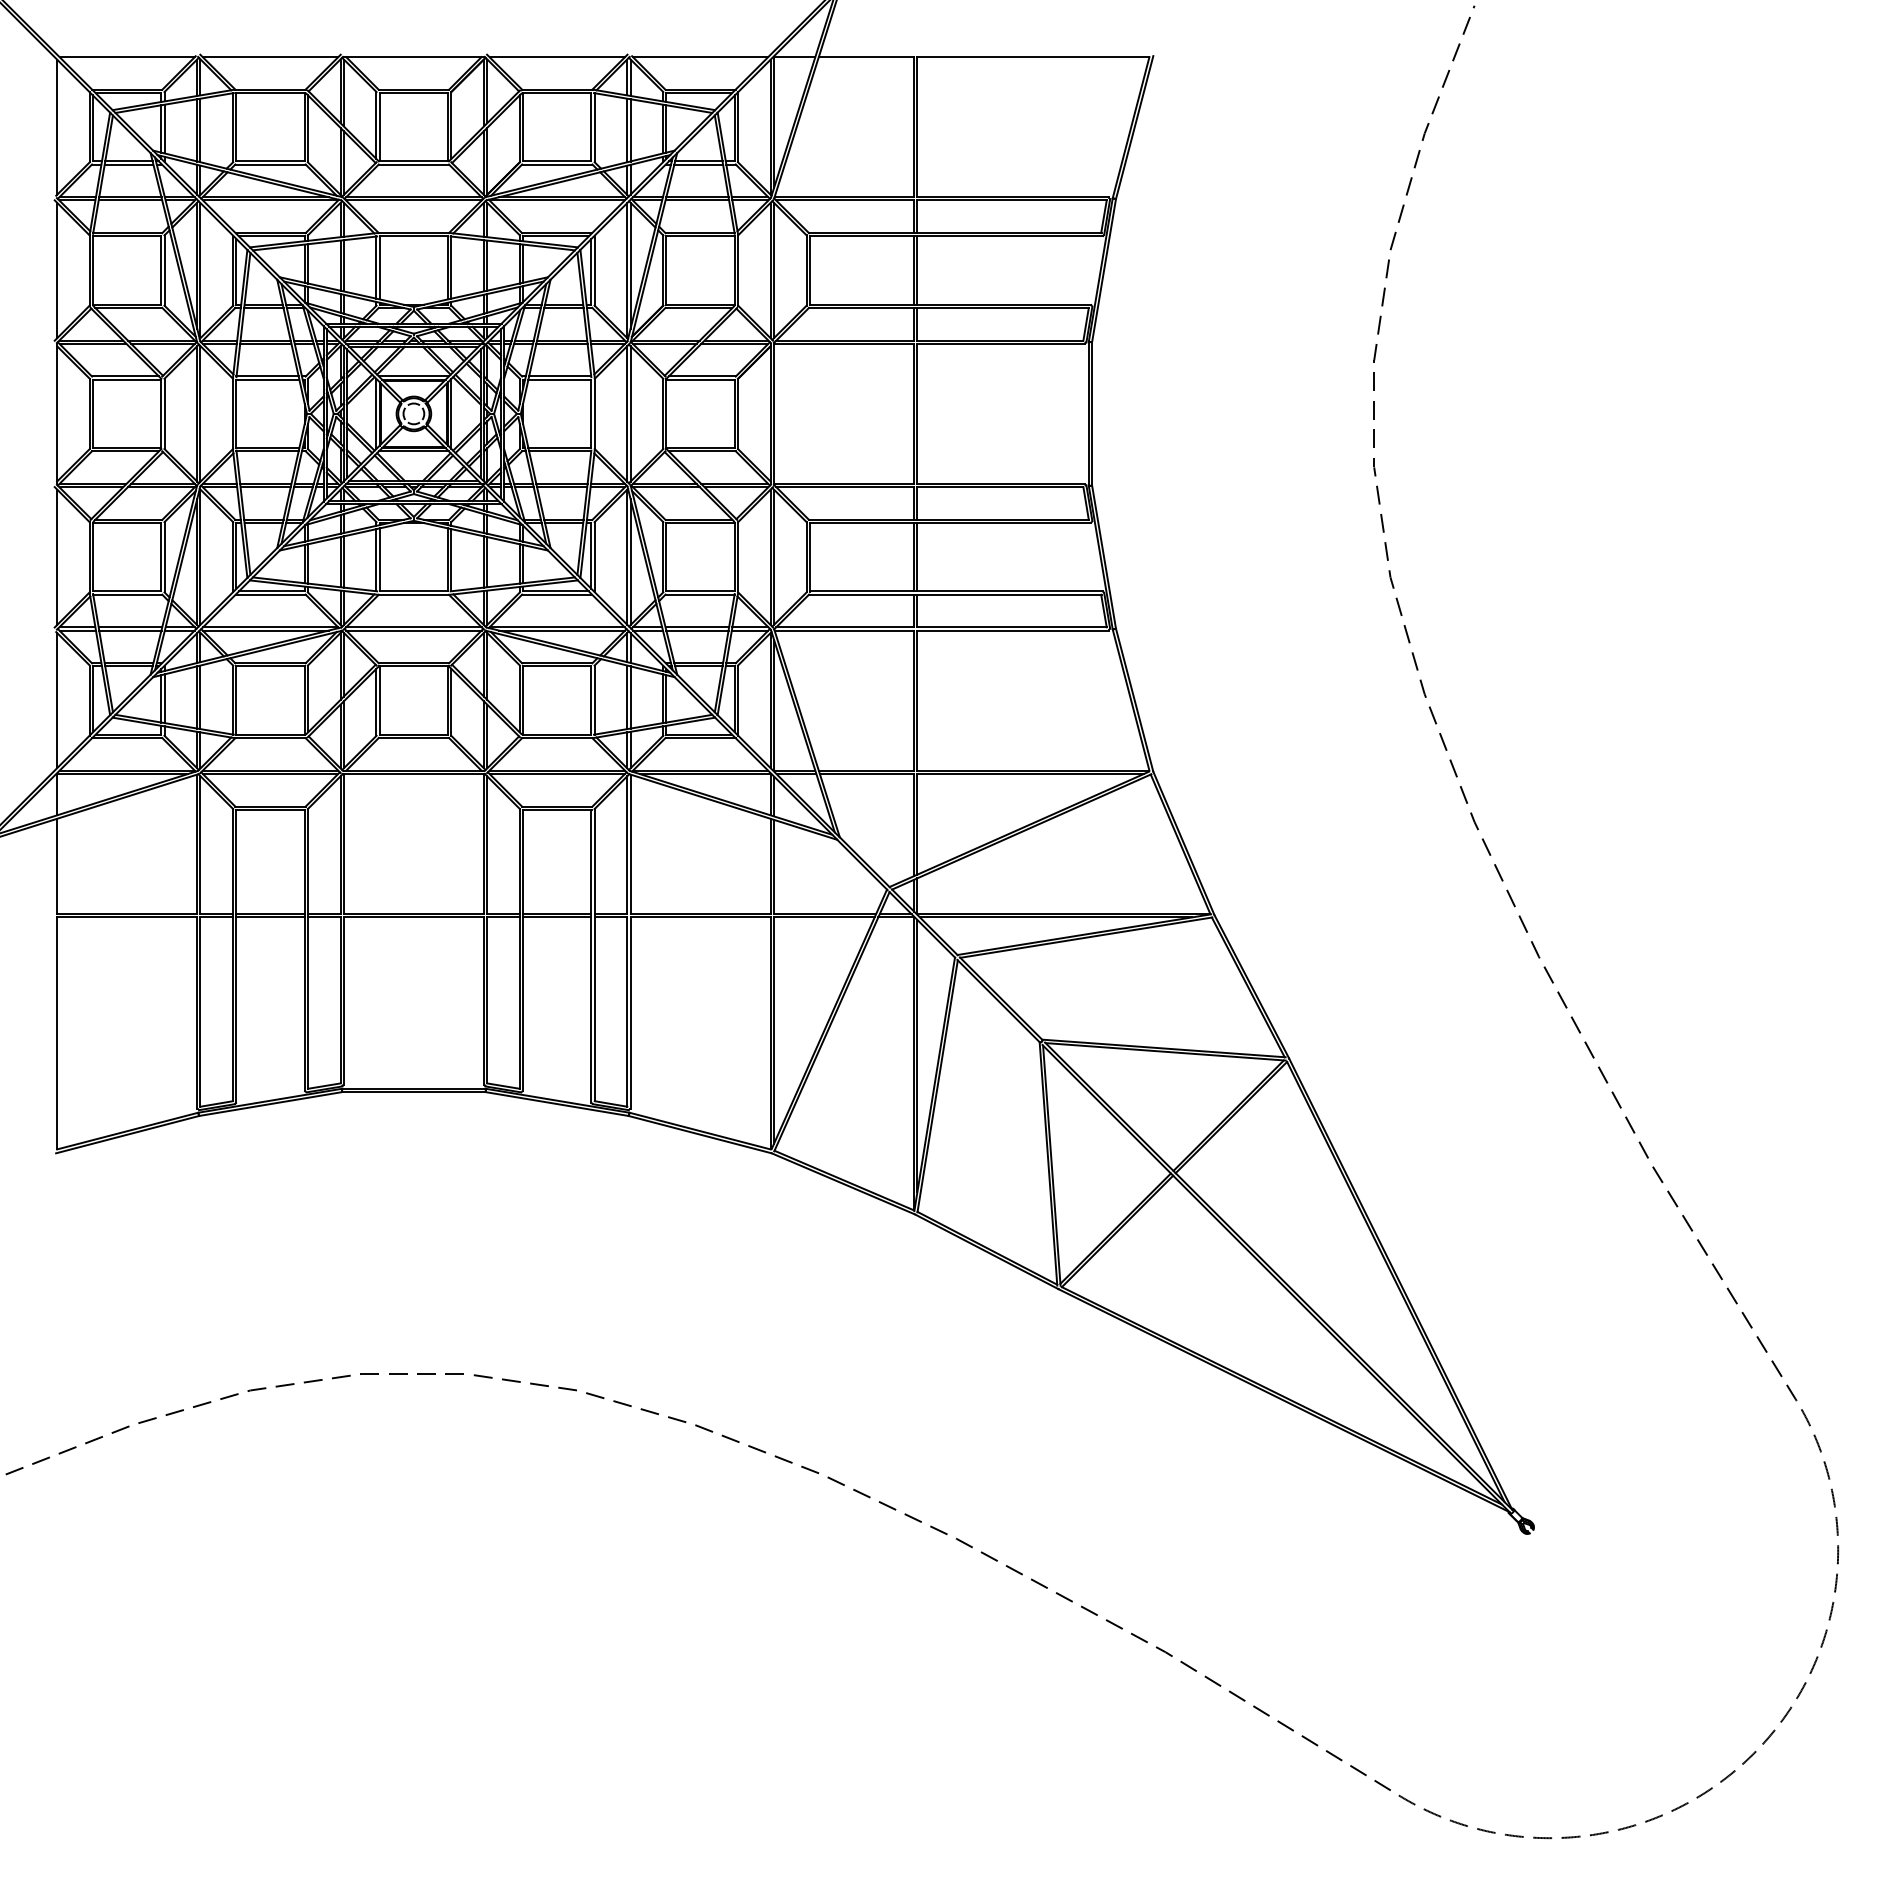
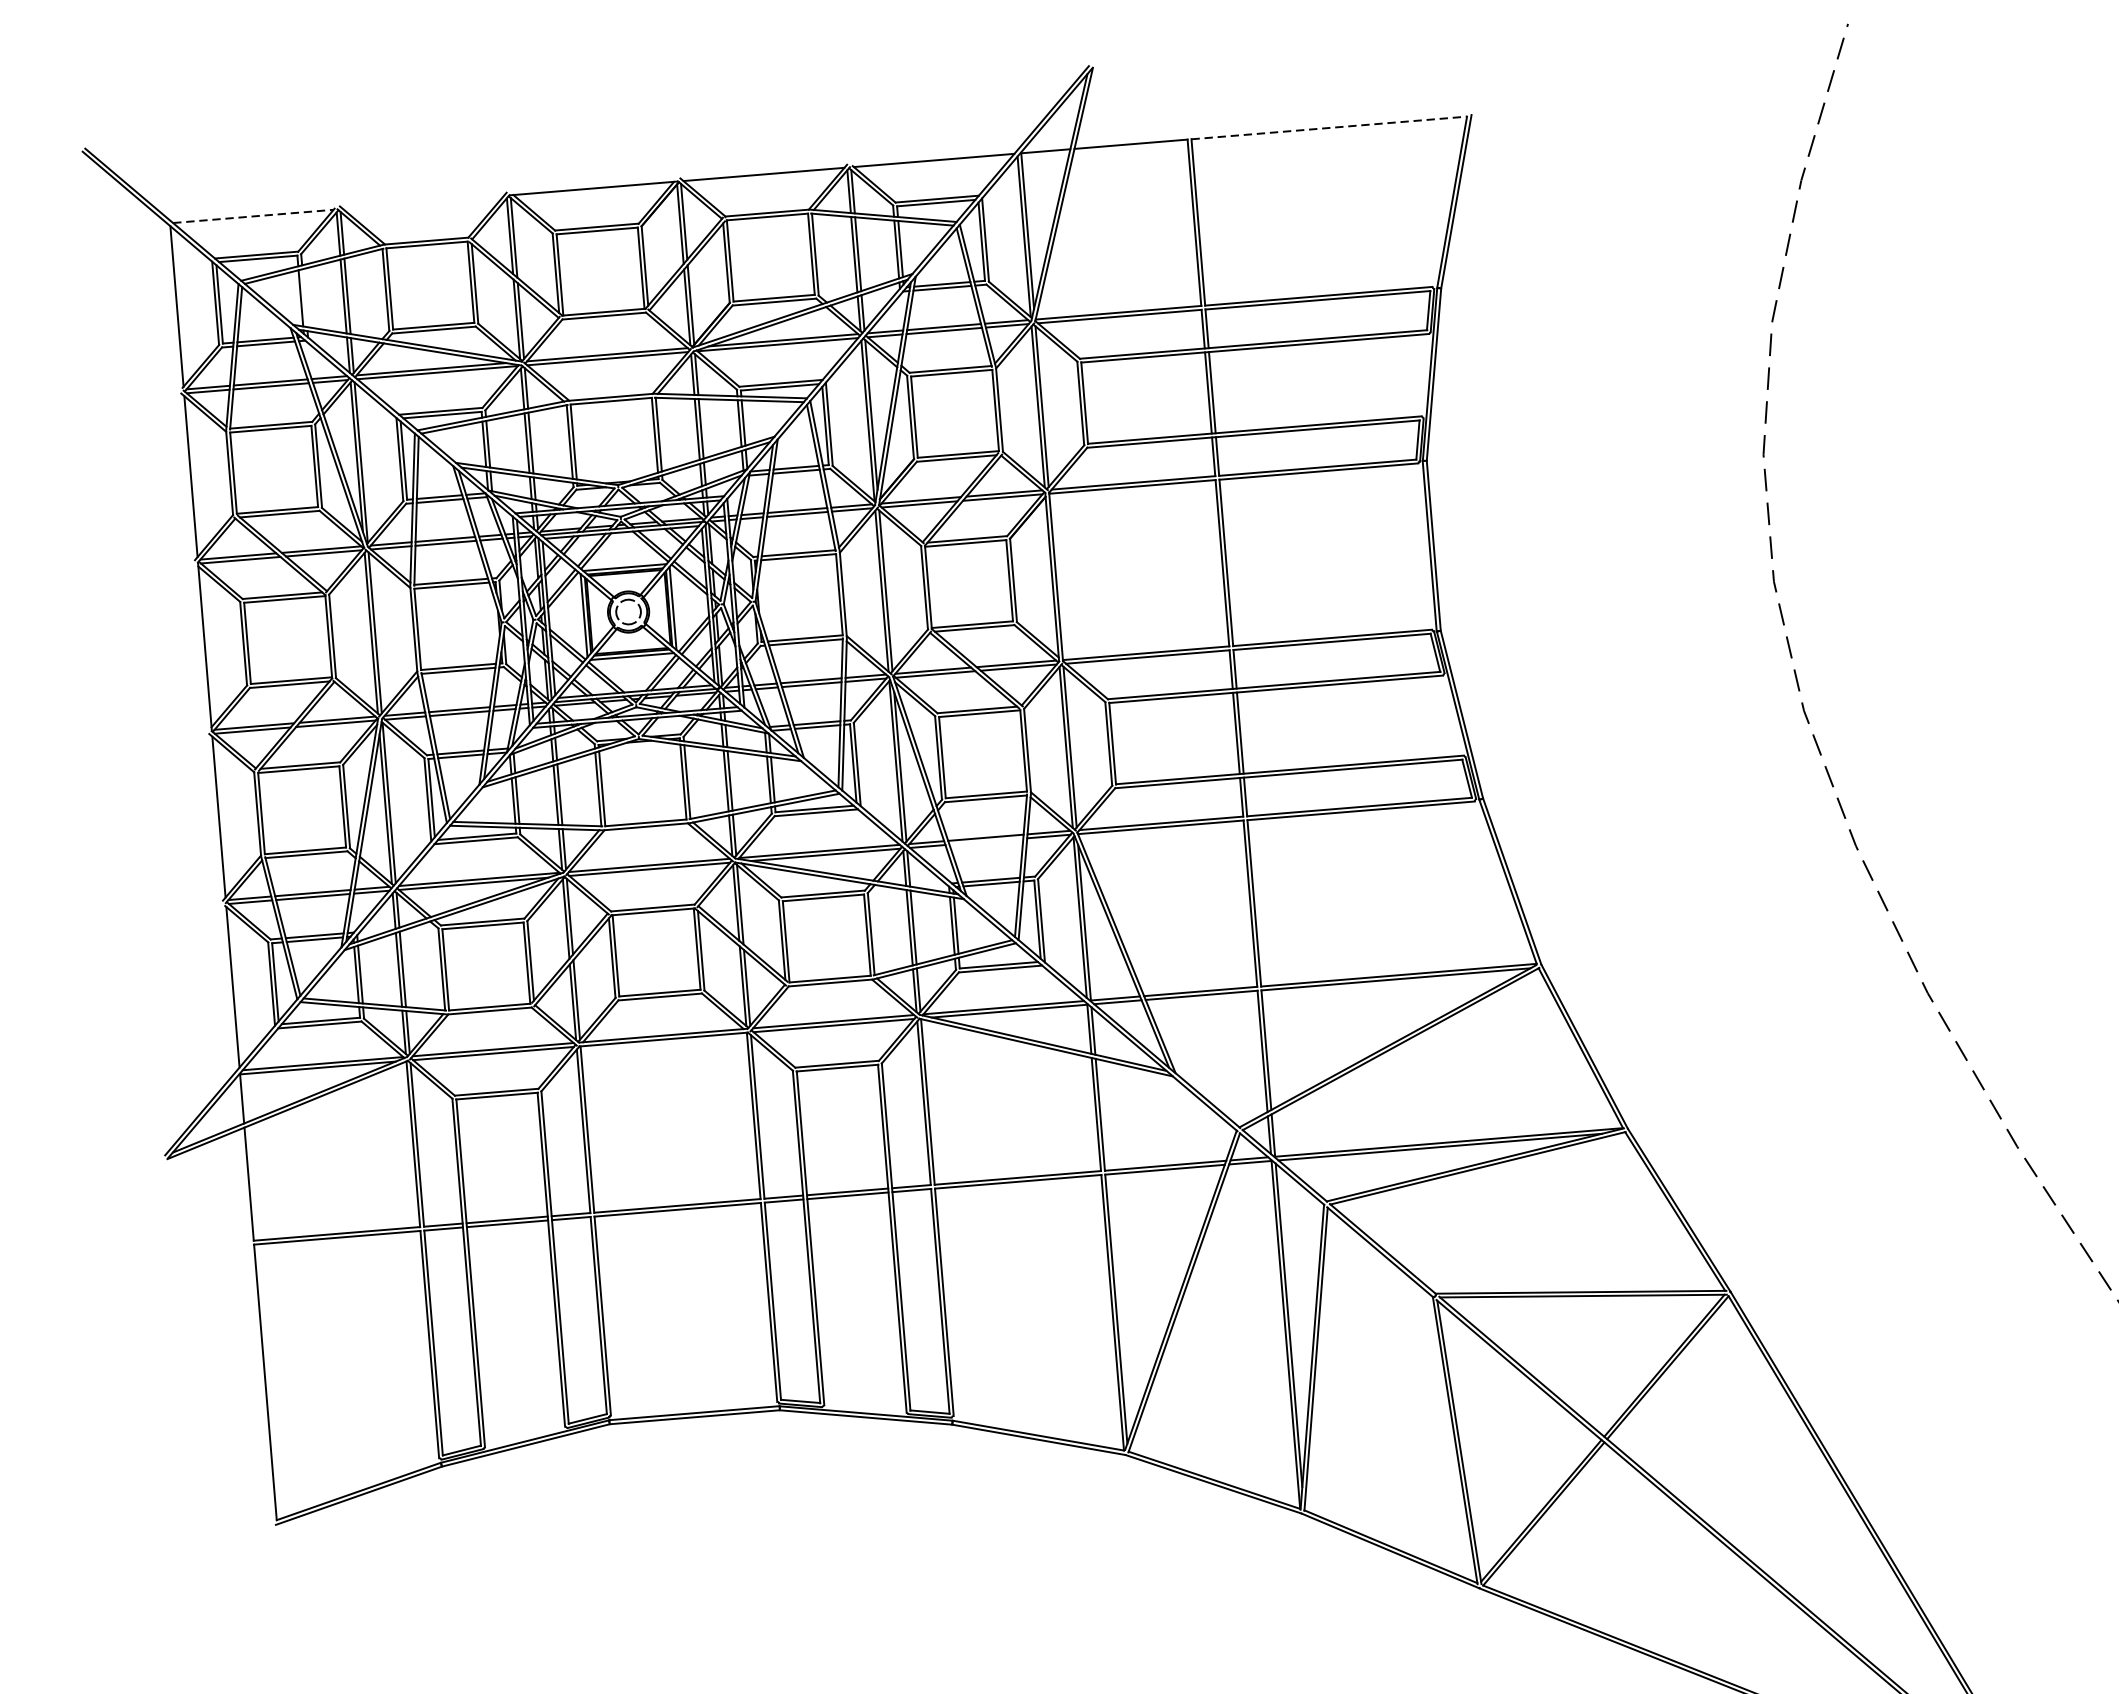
line: (127, 57) -> (253, 216), solid -> dashed
line: (270, 57) -> (423, 202), removed
line: (1033, 57) -> (1329, 128), solid -> dashed
line: (164, 128) -> (304, 297), removed
line: (697, 630) -> (986, 841), removed

